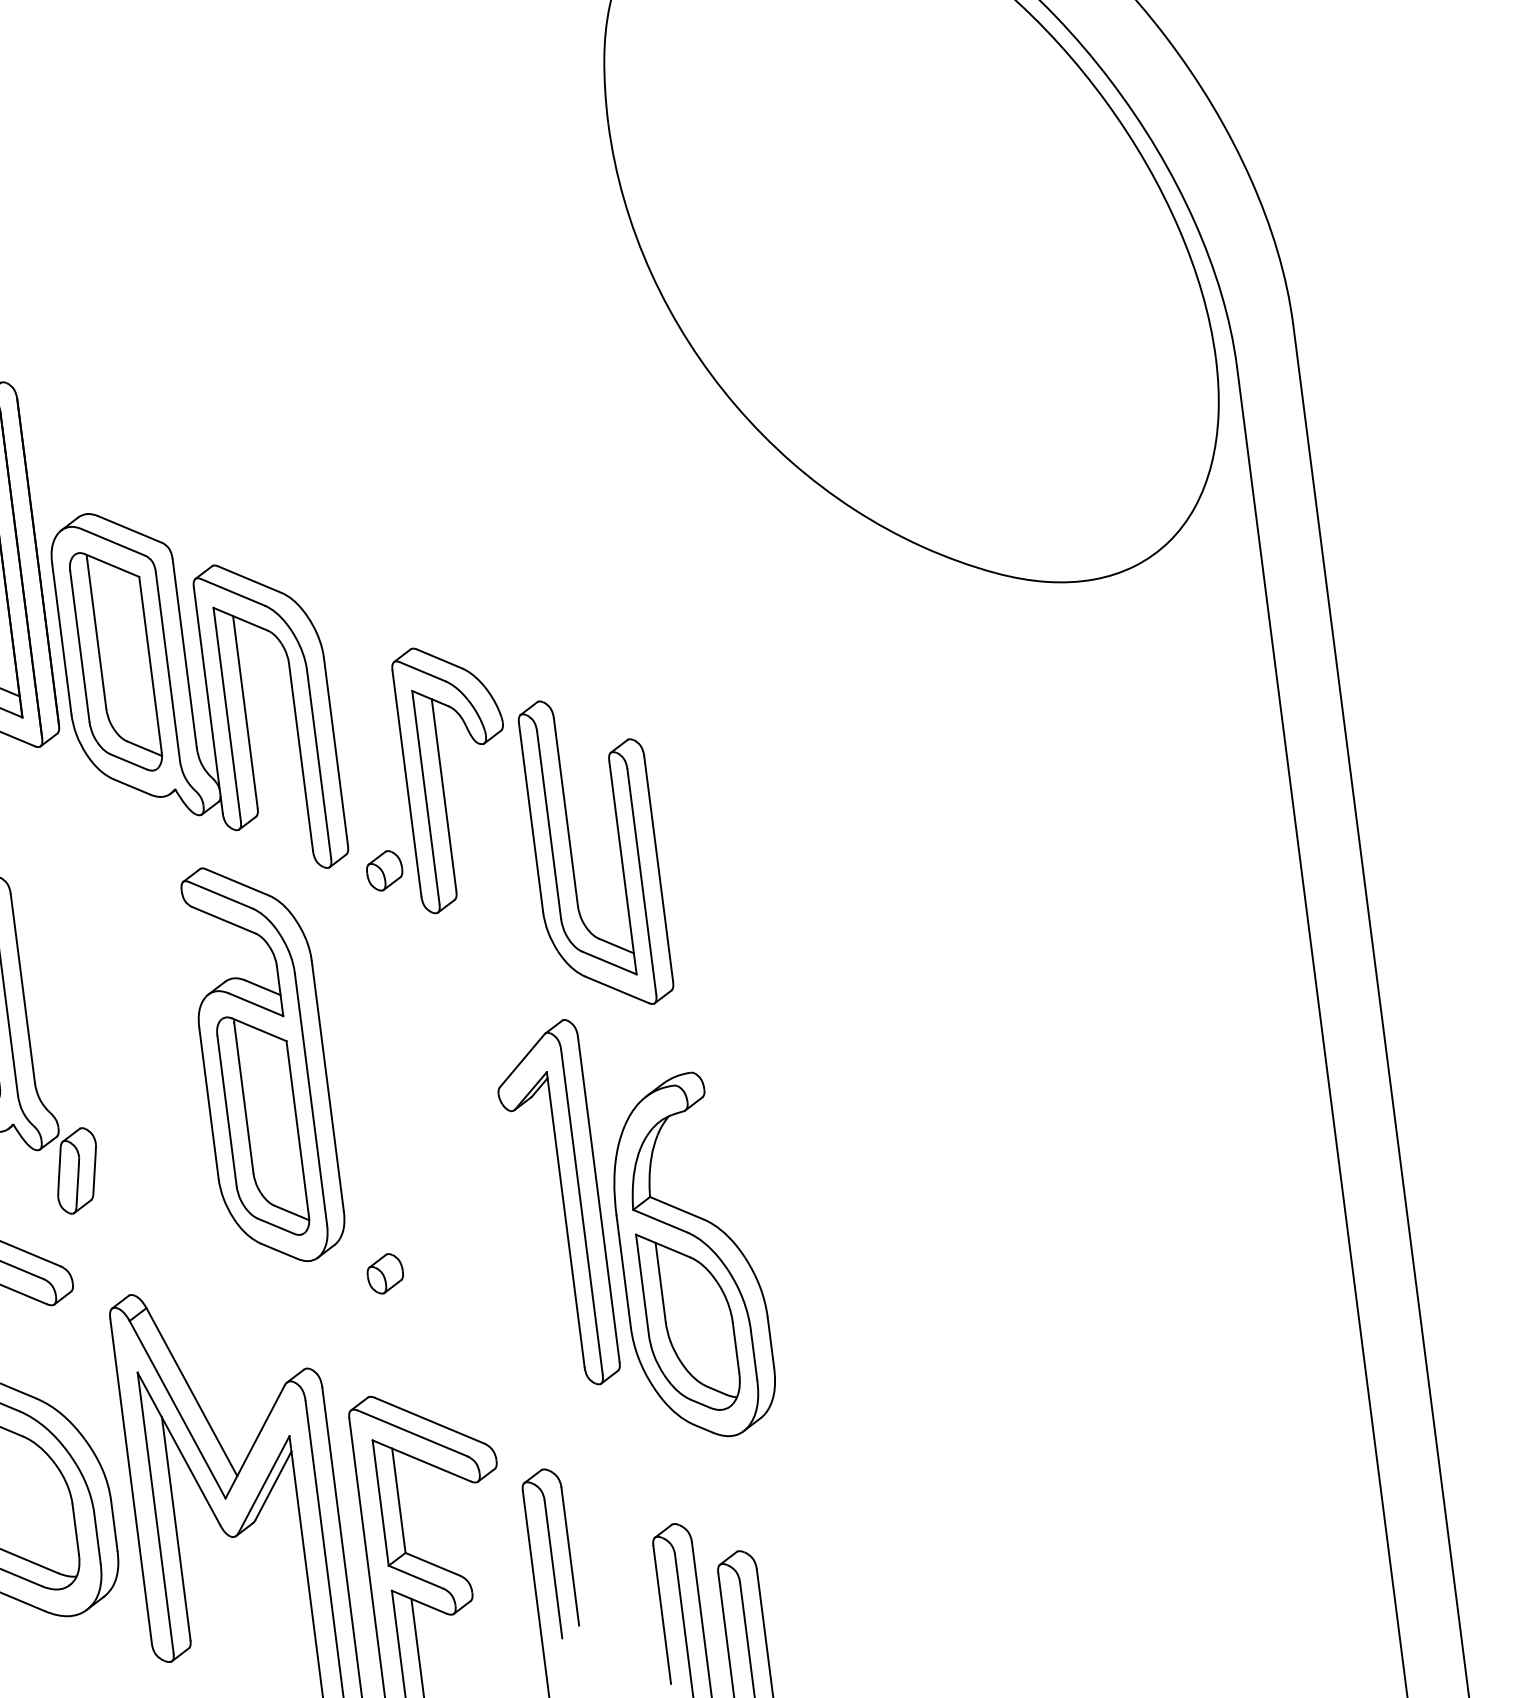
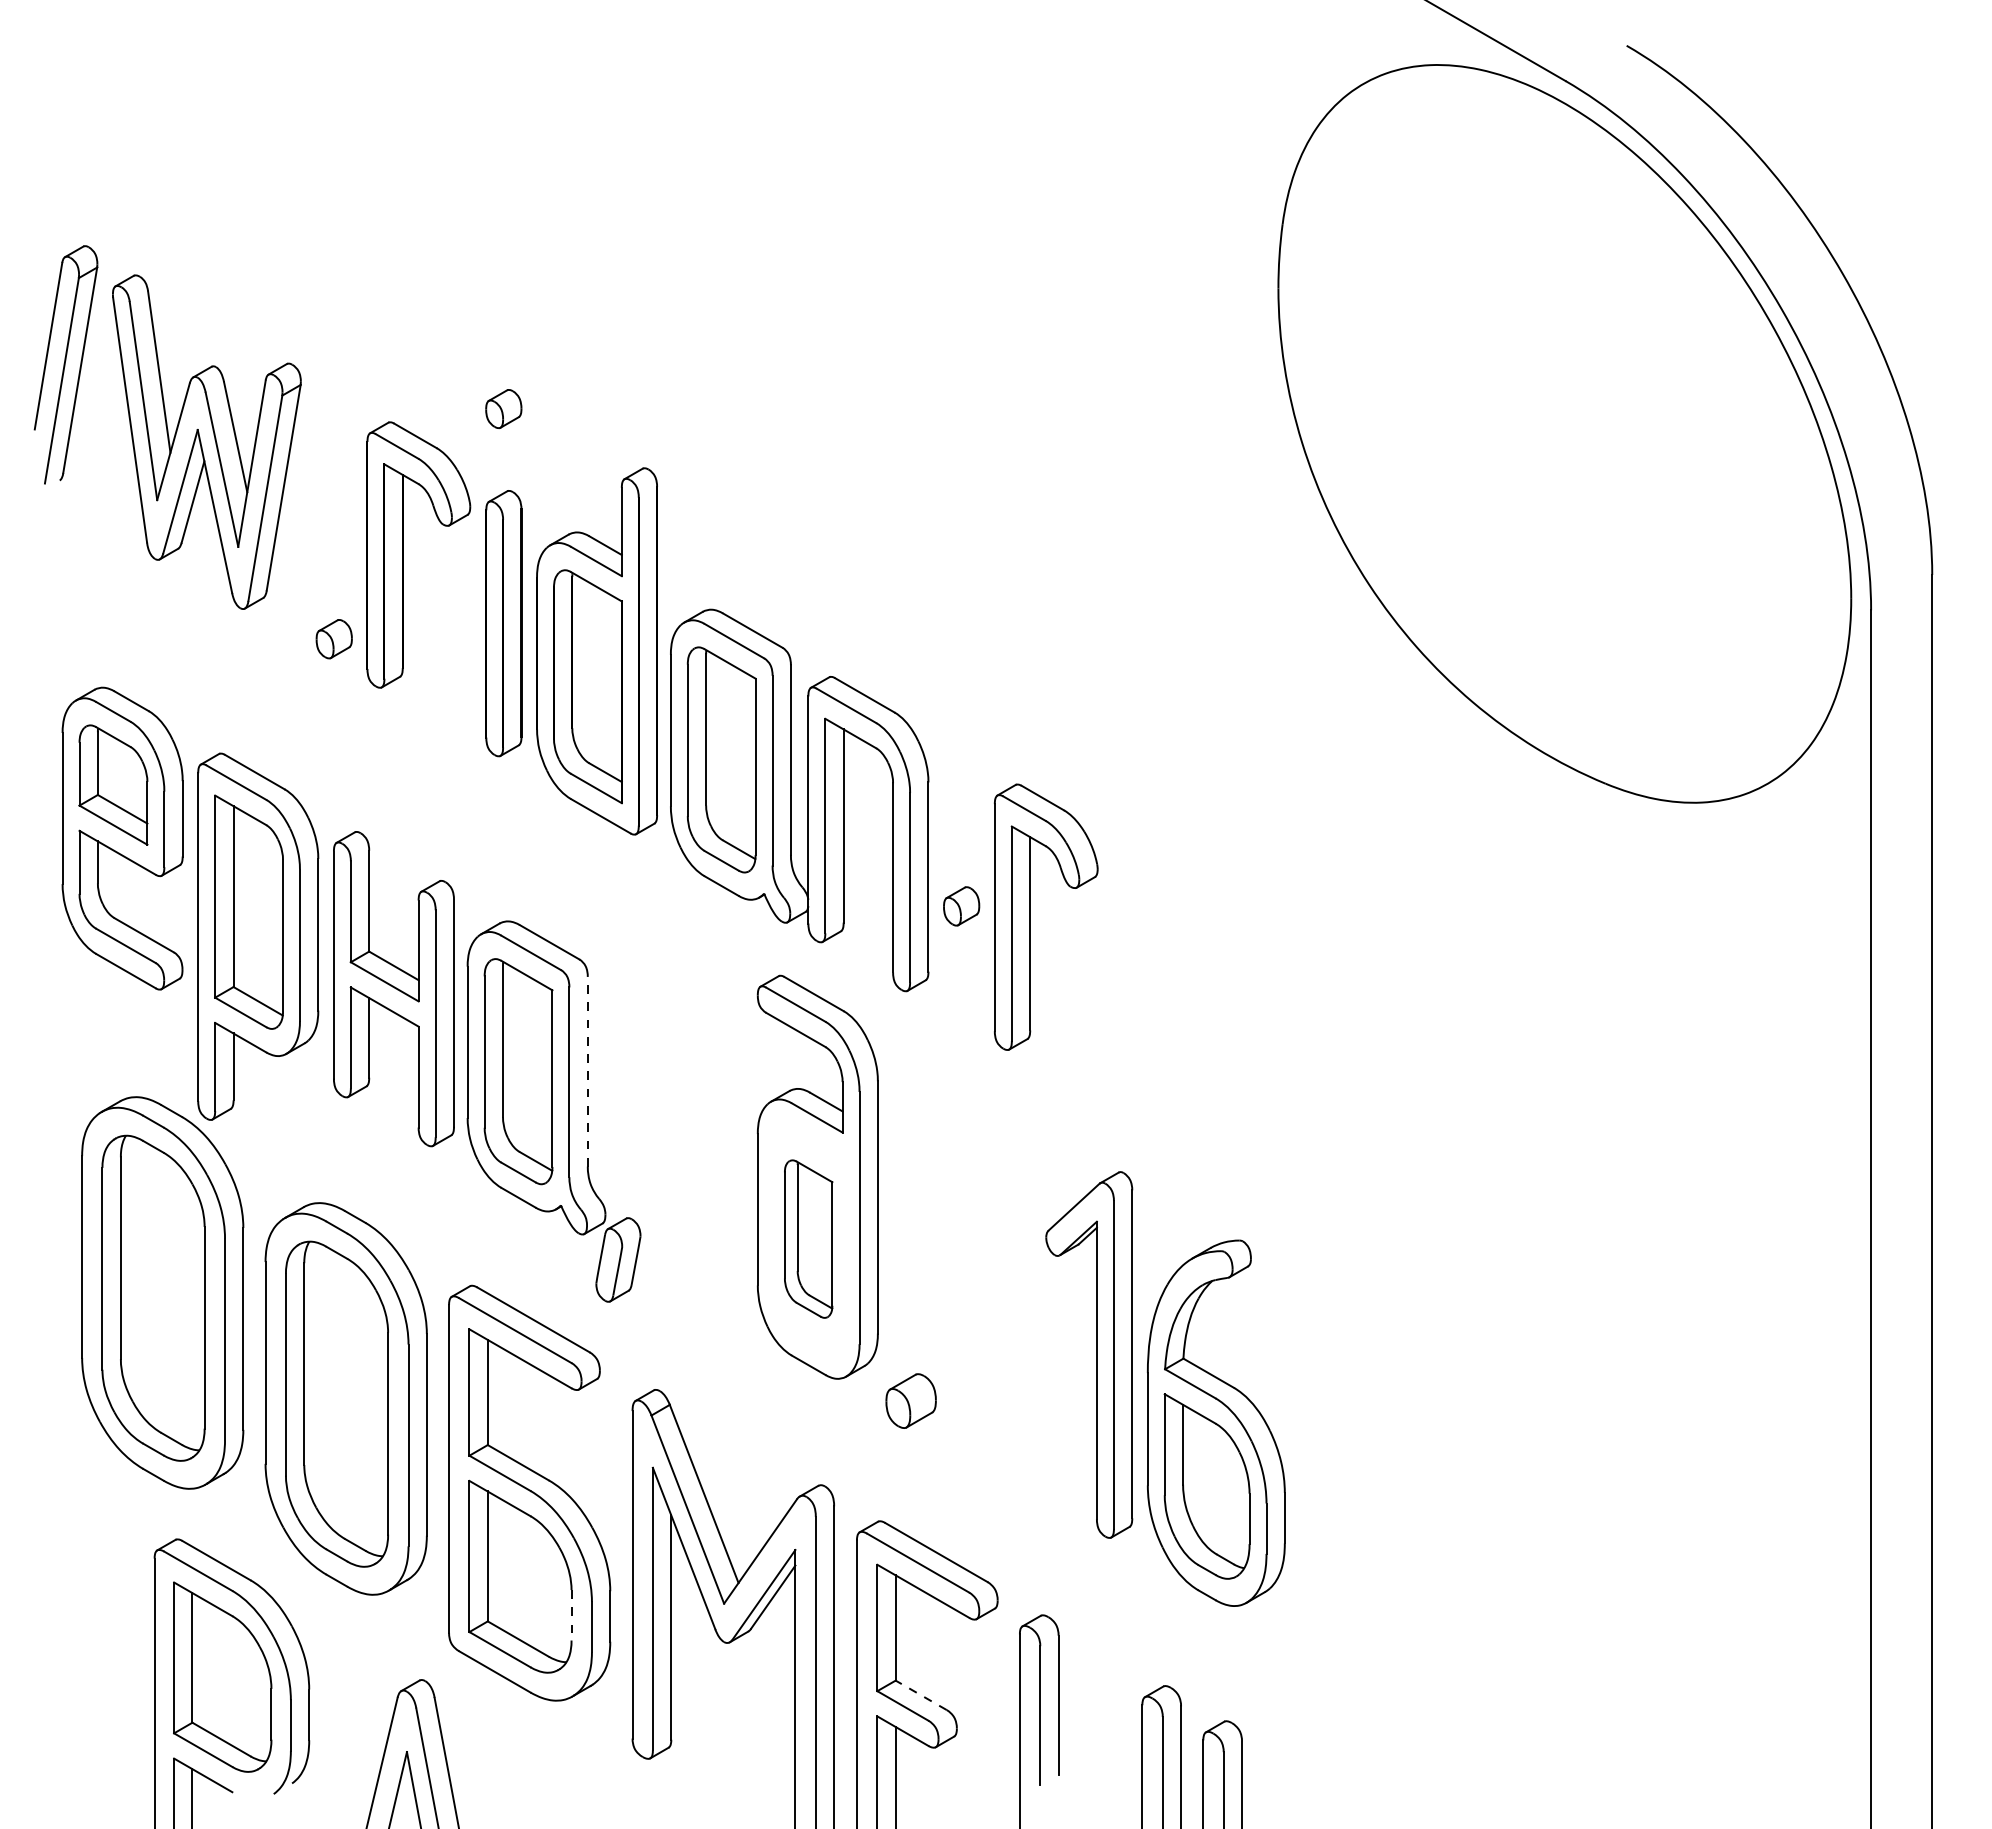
part: (572, 856) -> (1149, 1010), removed
part: (384, 870) -> (961, 906), moved
line: (22, 987) -> (587, 1071), solid -> dashed
part: (262, 1125) -> (808, 1238), size x0.7
part: (384, 1274) -> (910, 1401), size x1.4
line: (75, 1529) -> (571, 1615), solid -> dashed
line: (432, 1564) -> (920, 1695), solid -> dashed

